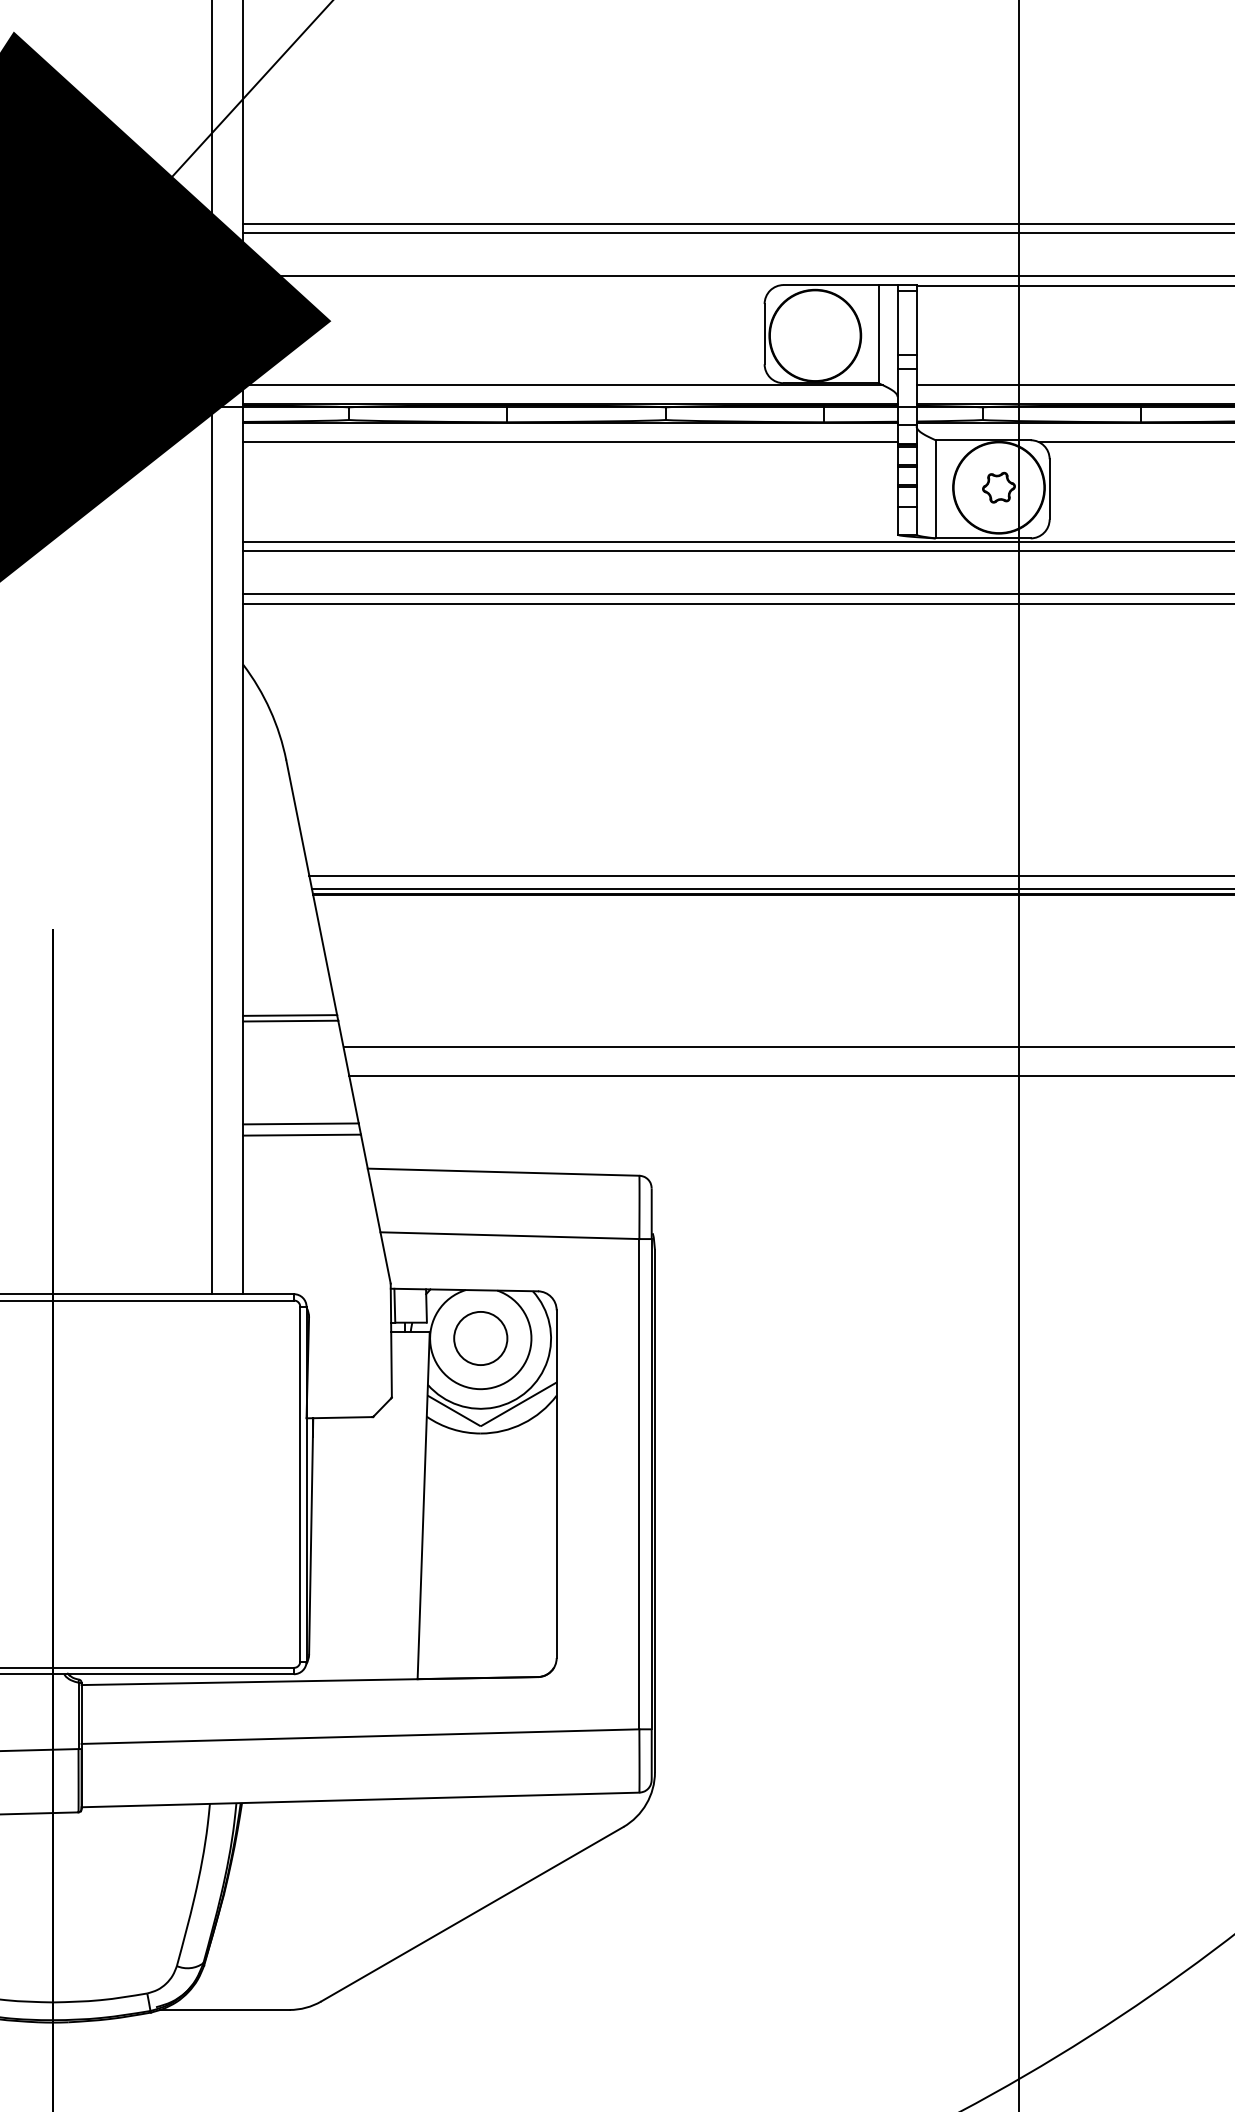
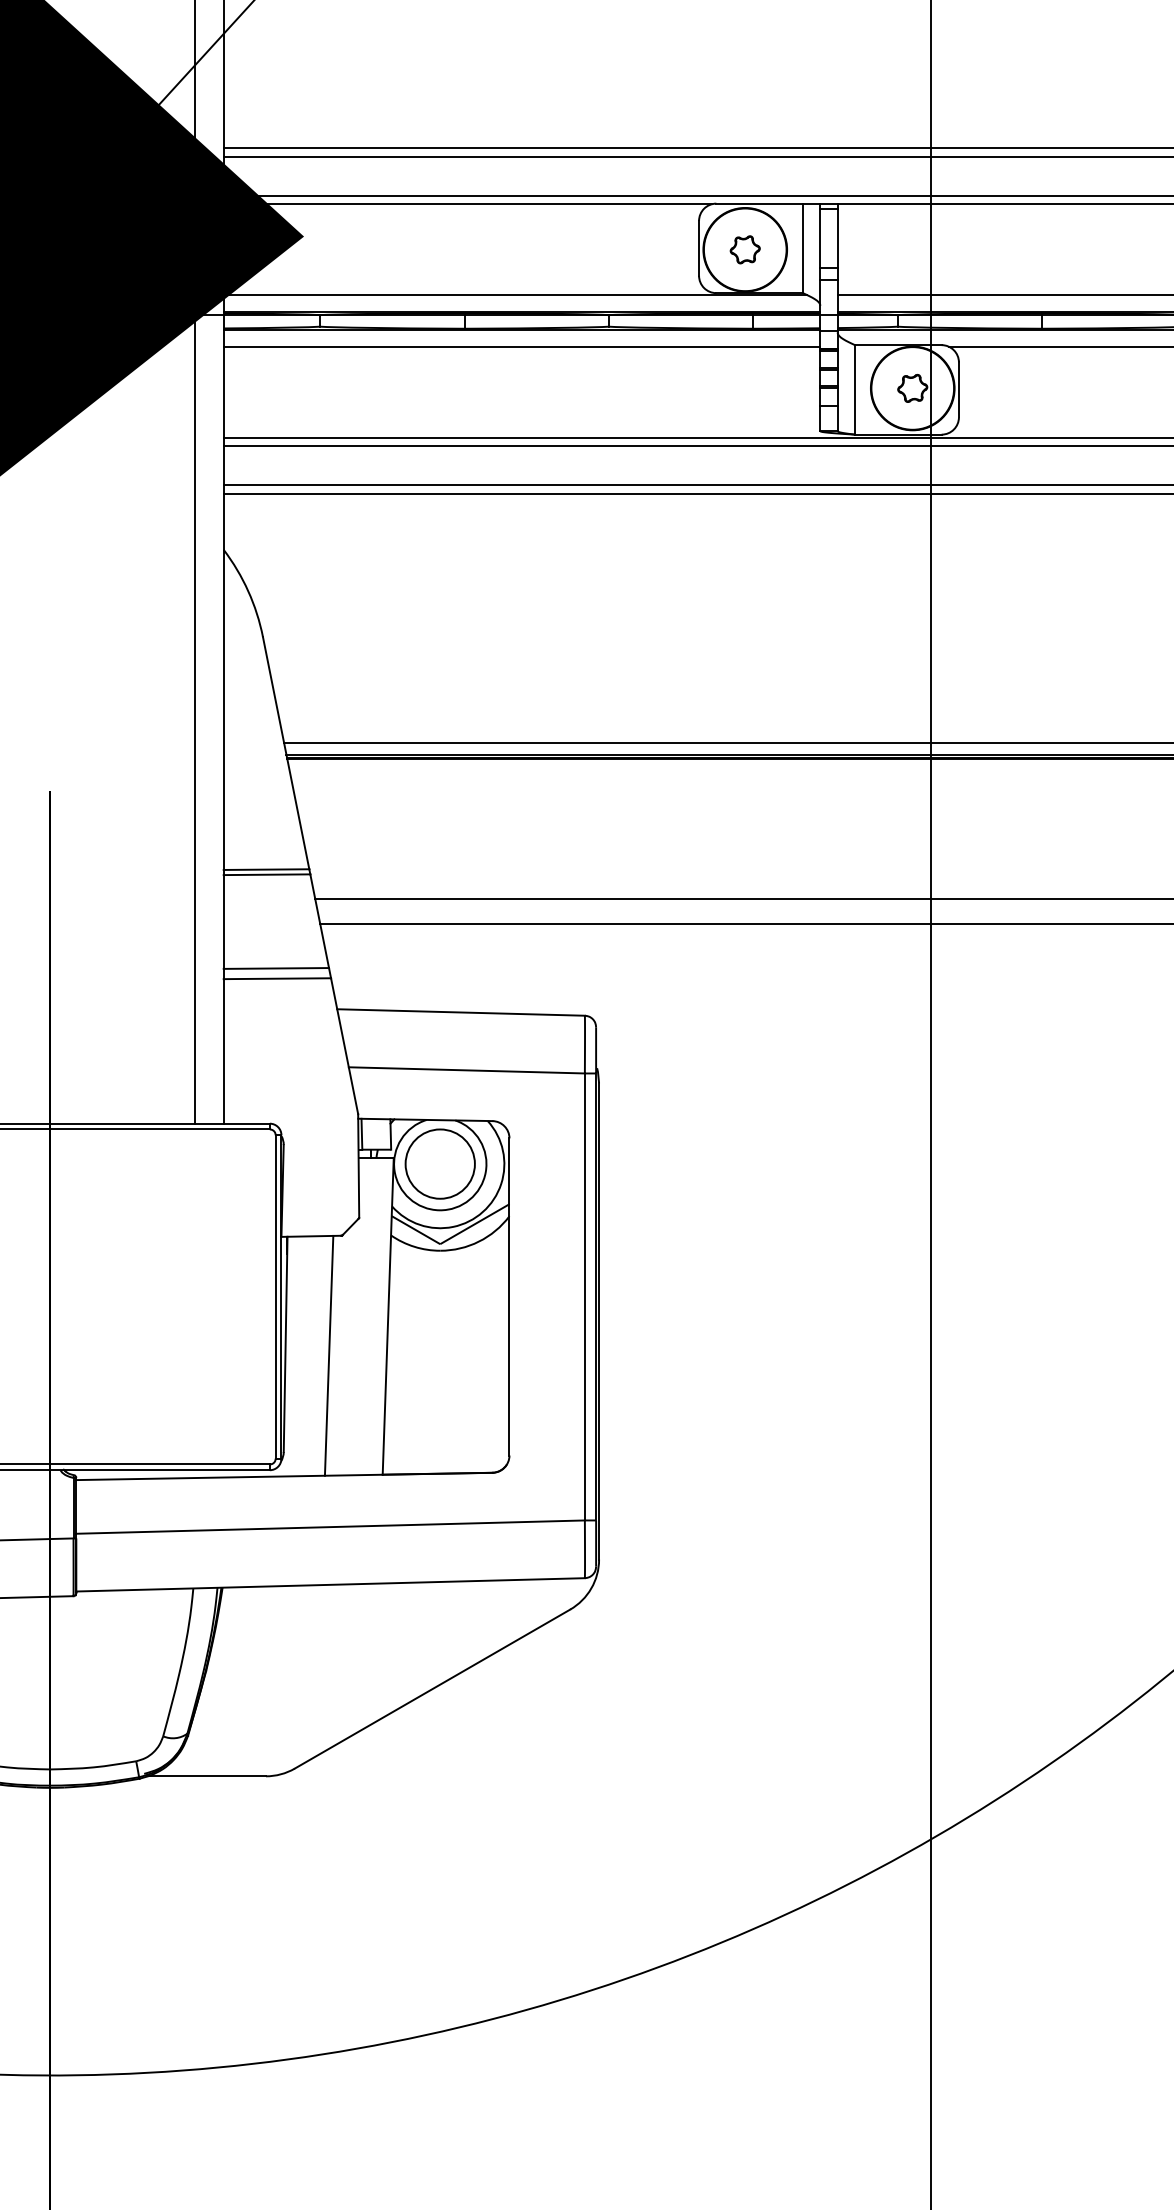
line: (510, 285) -> (467, 204), added
part: (814, 335) -> (744, 249), added
circle: (479, 1337) -> (439, 1163), size x1.43
line: (358, 1548) -> (328, 1355), added

